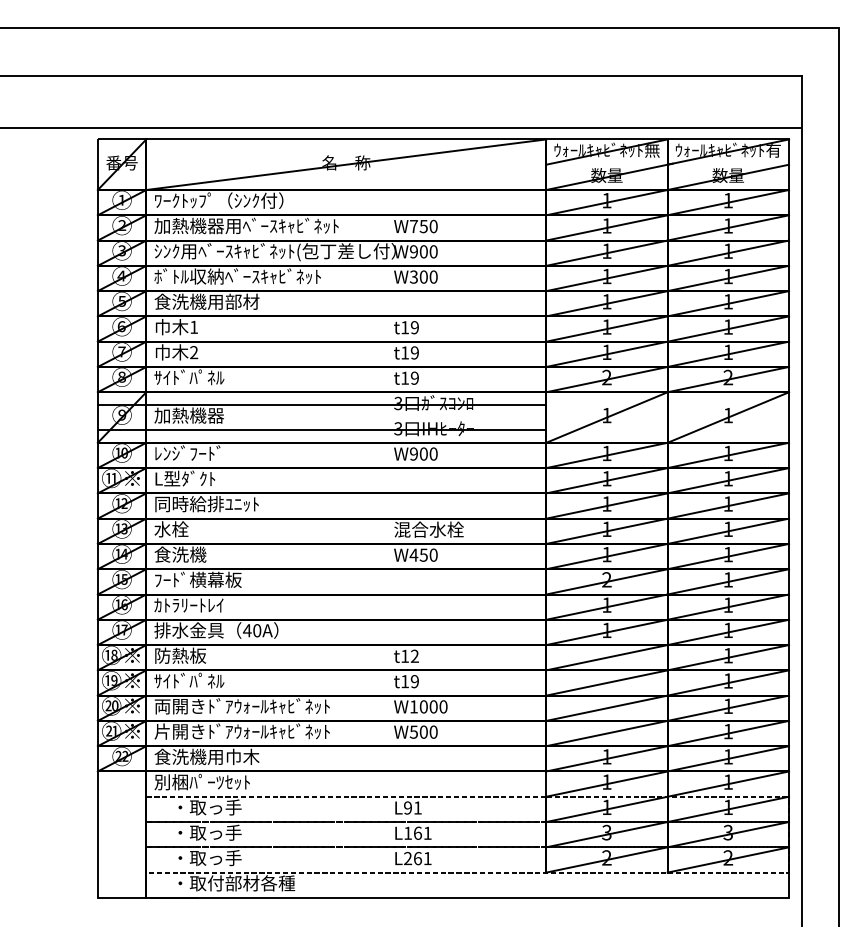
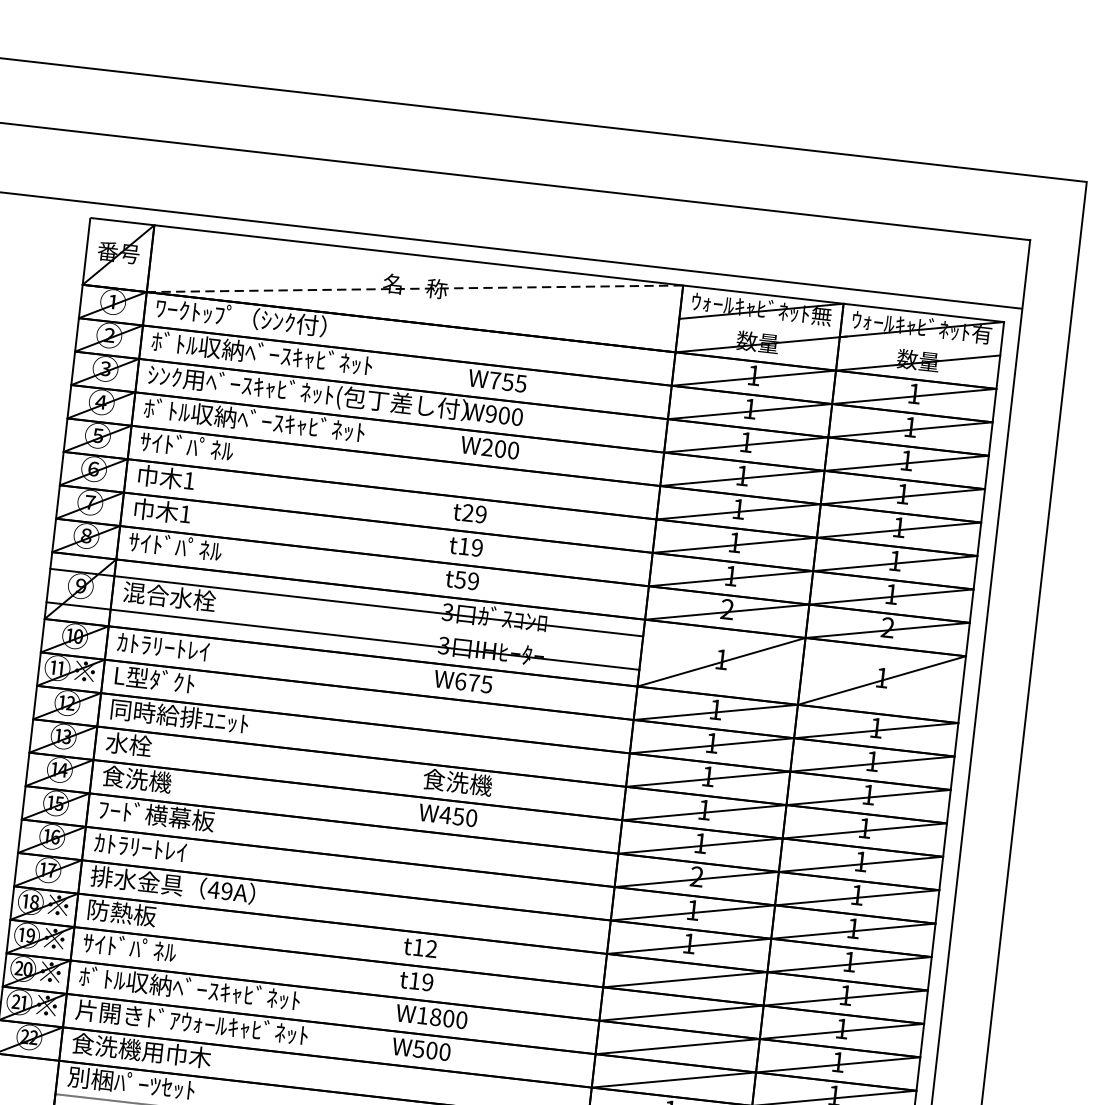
line: (346, 164) -> (415, 288), solid -> dashed
text: (246, 225) -> (273, 354), 加熱機器用ﾍﾞｰｽｷｬﾋﾞﾈｯﾄ -> ﾎﾞﾄﾙ収納ﾍﾞｰｽｷｬﾋﾞﾈｯﾄ
text: (433, 226) -> (520, 383), W750 -> W755
text: (413, 277) -> (486, 448), W300 -> W200
text: (206, 301) -> (209, 448), 食洗機用部材 -> ｻｲﾄﾞﾊﾟﾈﾙ
text: (405, 327) -> (468, 512), t19 -> t29
text: (194, 352) -> (186, 514), 2 -> 1
text: (405, 377) -> (461, 578), t19 -> t59
text: (189, 415) -> (169, 596), 加熱機器 -> 混合水栓
text: (188, 452) -> (163, 645), ﾚﾝｼﾞﾌｰﾄﾞ -> ｶﾄﾗﾘｰﾄﾚｲ
text: (423, 453) -> (473, 682), W900 -> W675
text: (428, 529) -> (468, 783), 混合水栓 -> 食洗機
text: (257, 630) -> (227, 891), 40A -> 49A
text: (241, 706) -> (194, 989), 両開きﾄﾞｱｳｫｰﾙｷｬﾋﾞﾈｯﾄ -> ﾎﾞﾄﾙ収納ﾍﾞｰｽｷｬﾋﾞﾈｯﾄ
text: (423, 706) -> (435, 1016), W1000 -> W1800

